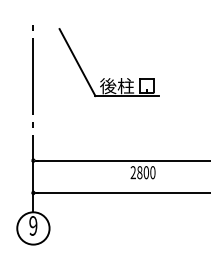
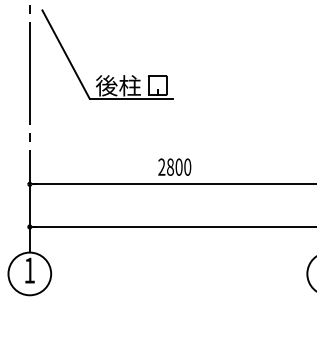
part: (109, 78) -> (108, 75), moved
text: (142, 172) -> (174, 166), moved
text: (33, 225) -> (29, 270), 9 -> 1

